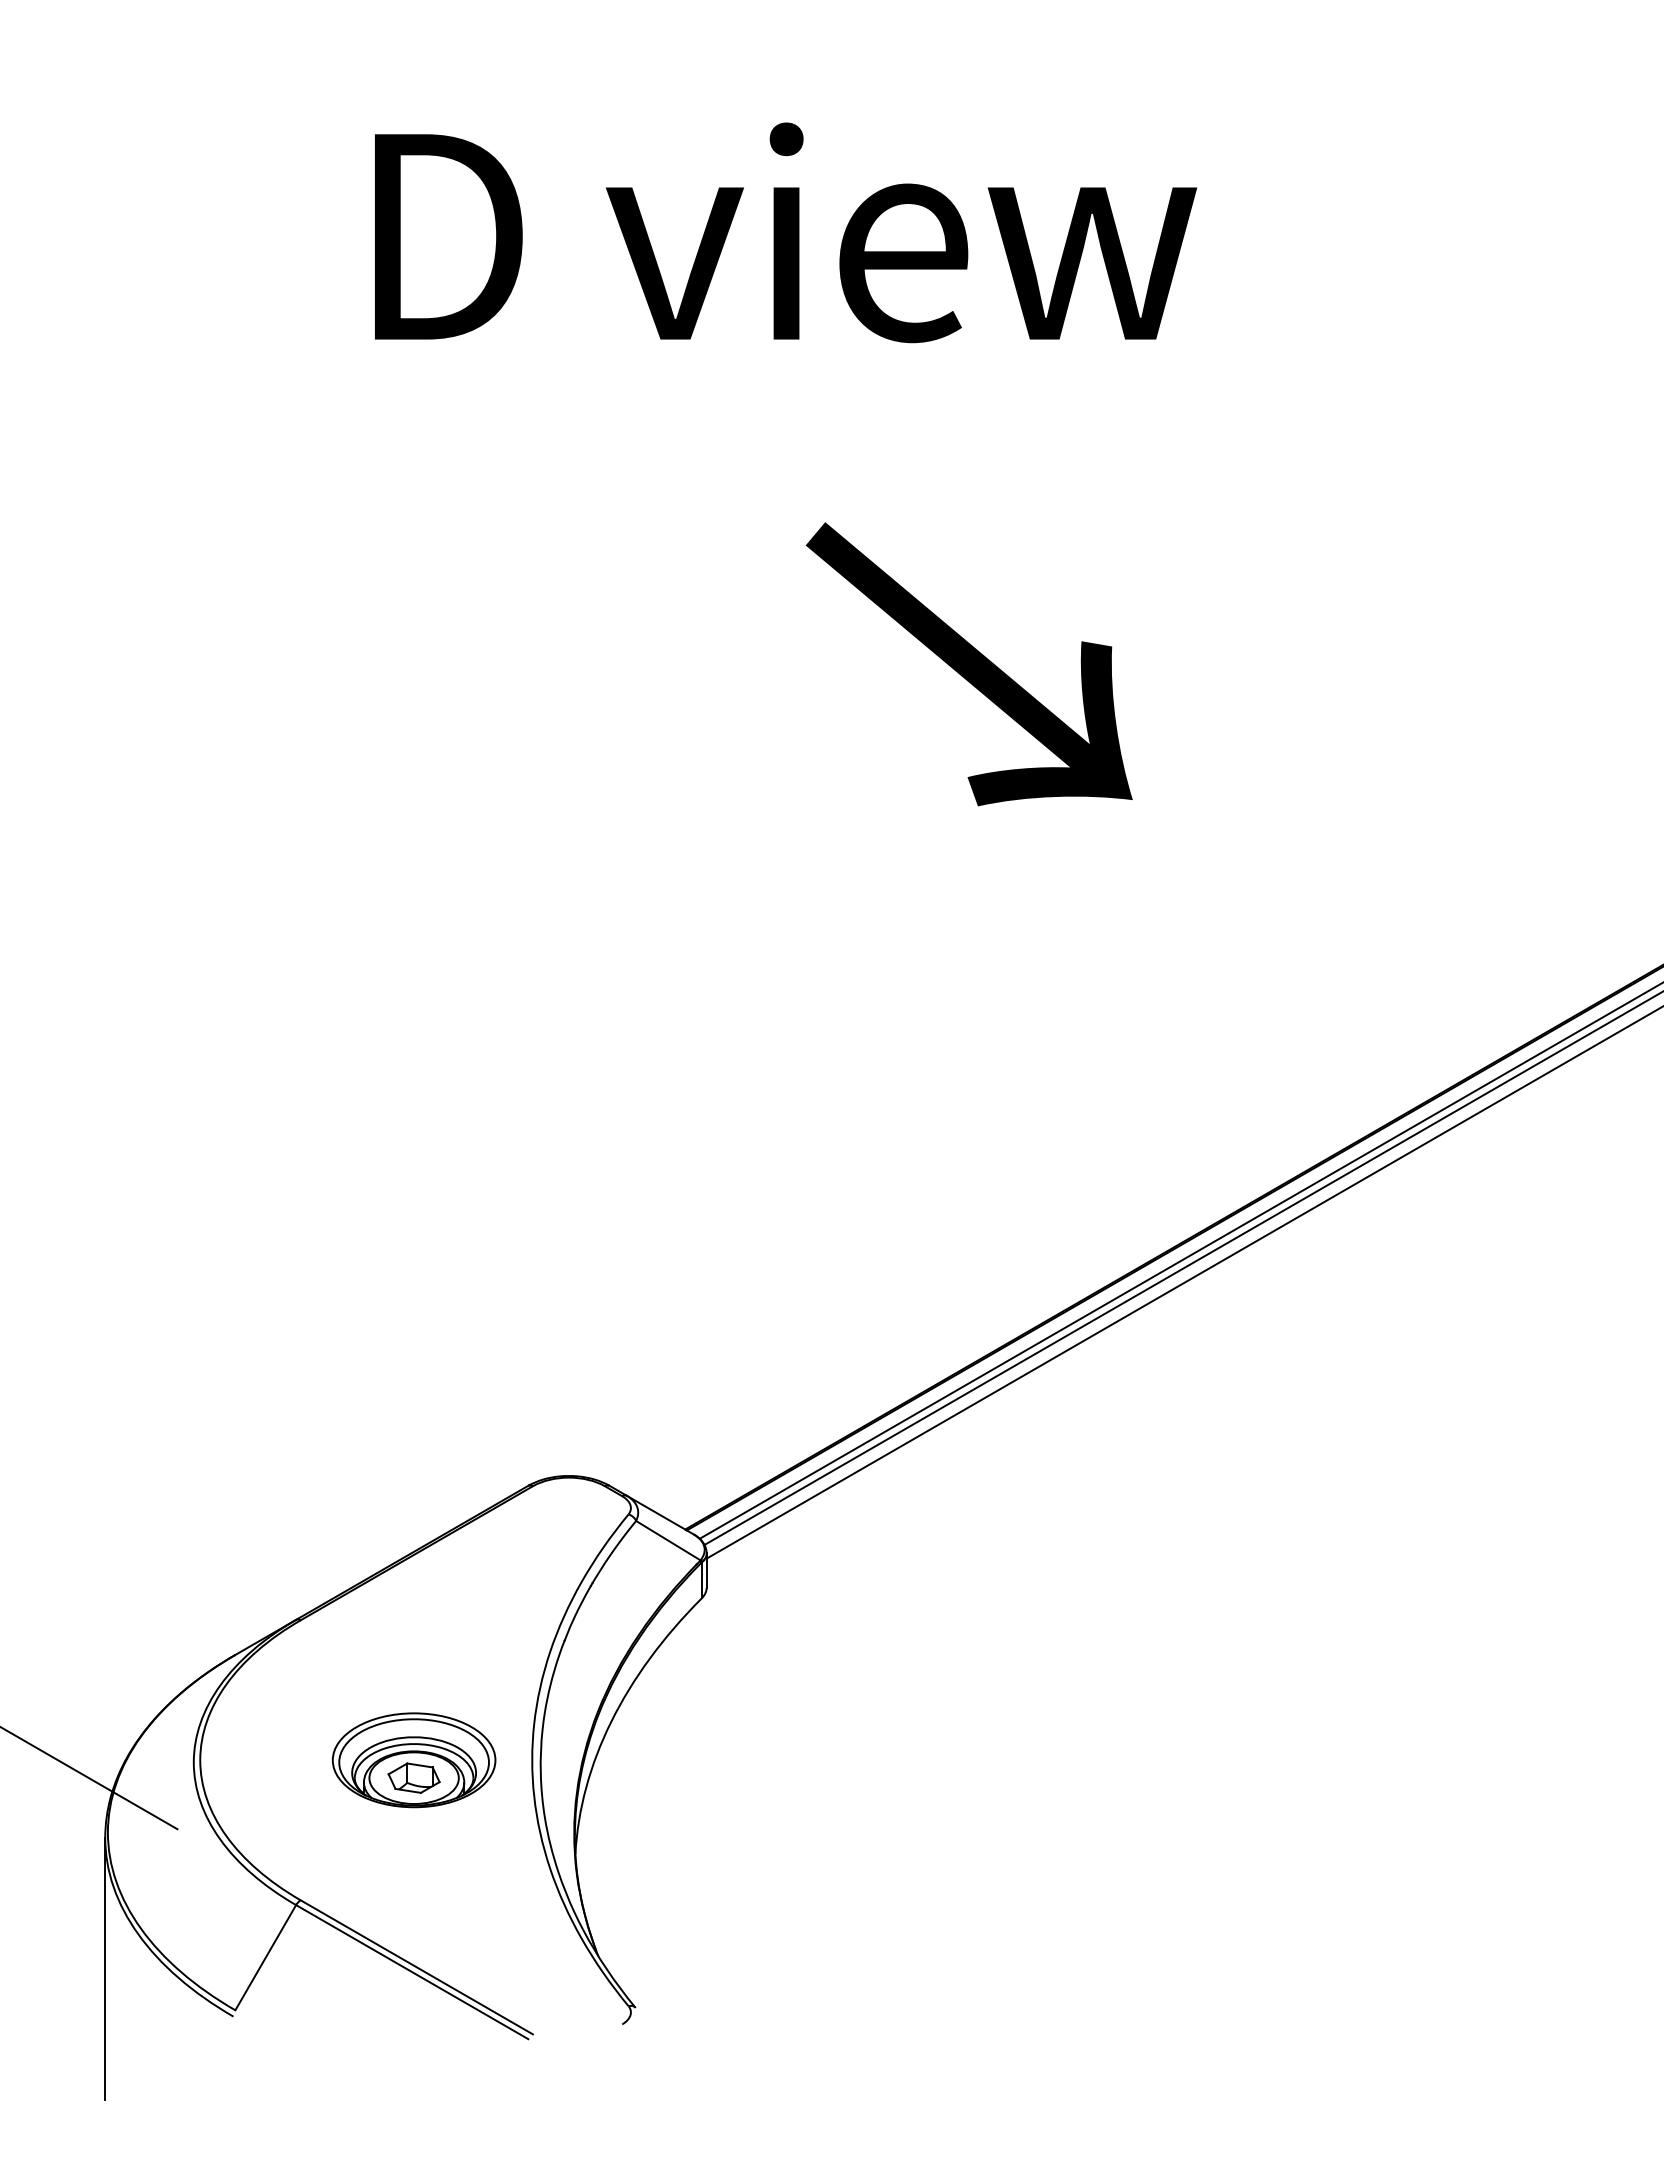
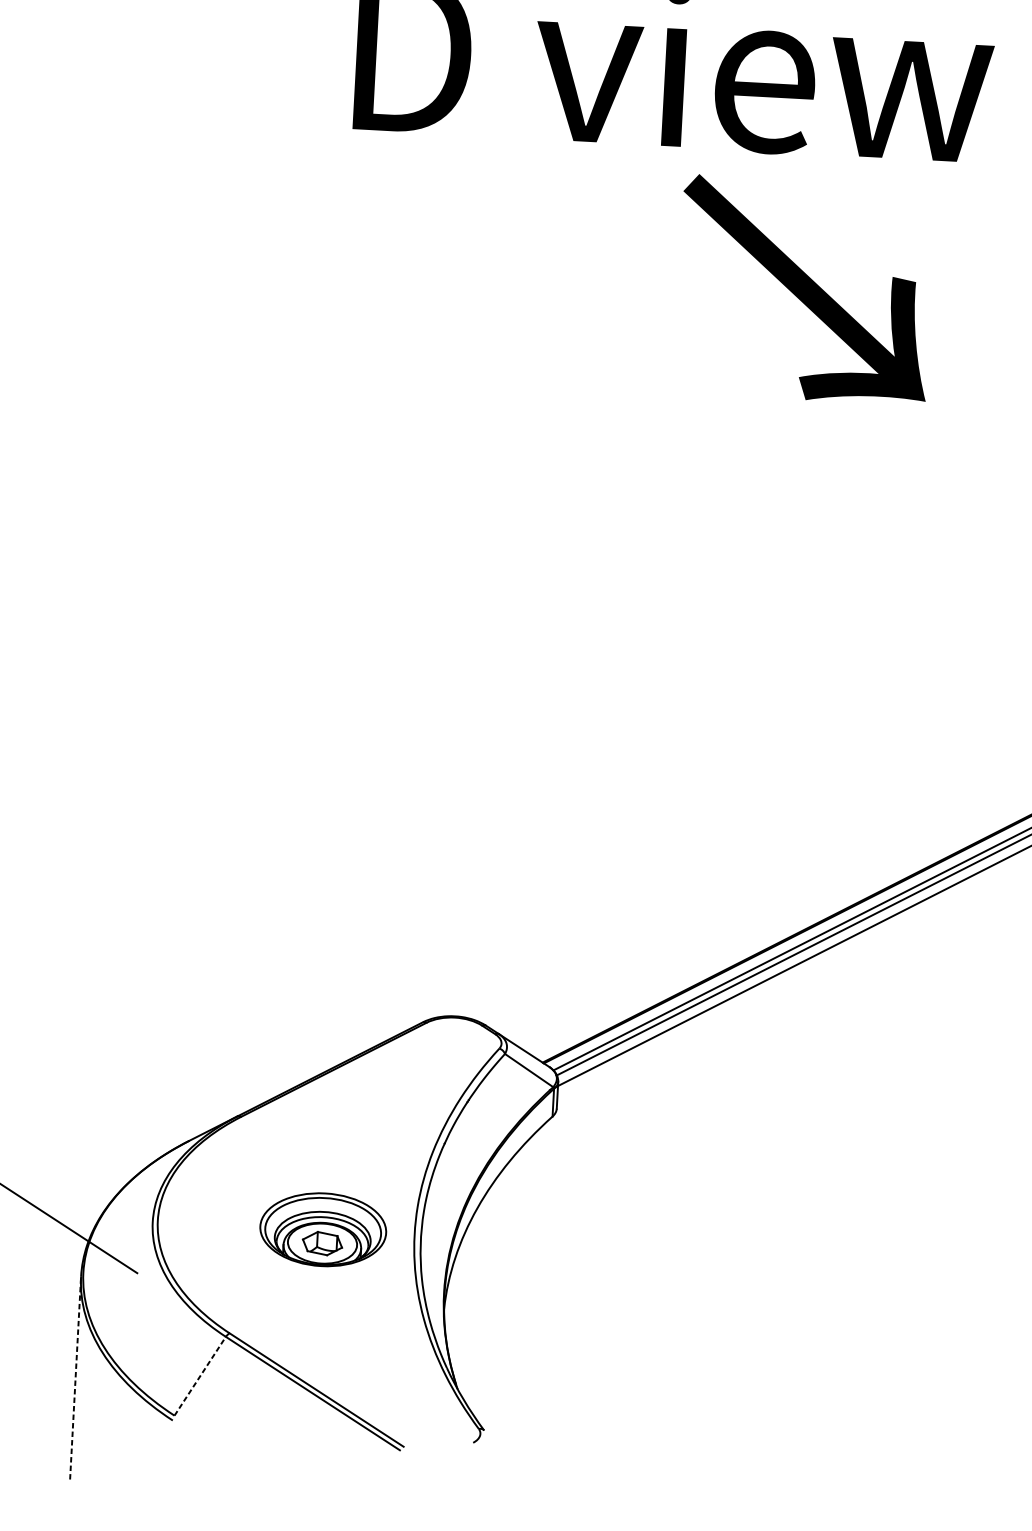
text: (969, 664) -> (805, 290), moved
line: (265, 1957) -> (200, 1376), solid -> dashed
line: (105, 1968) -> (75, 1377), solid -> dashed

